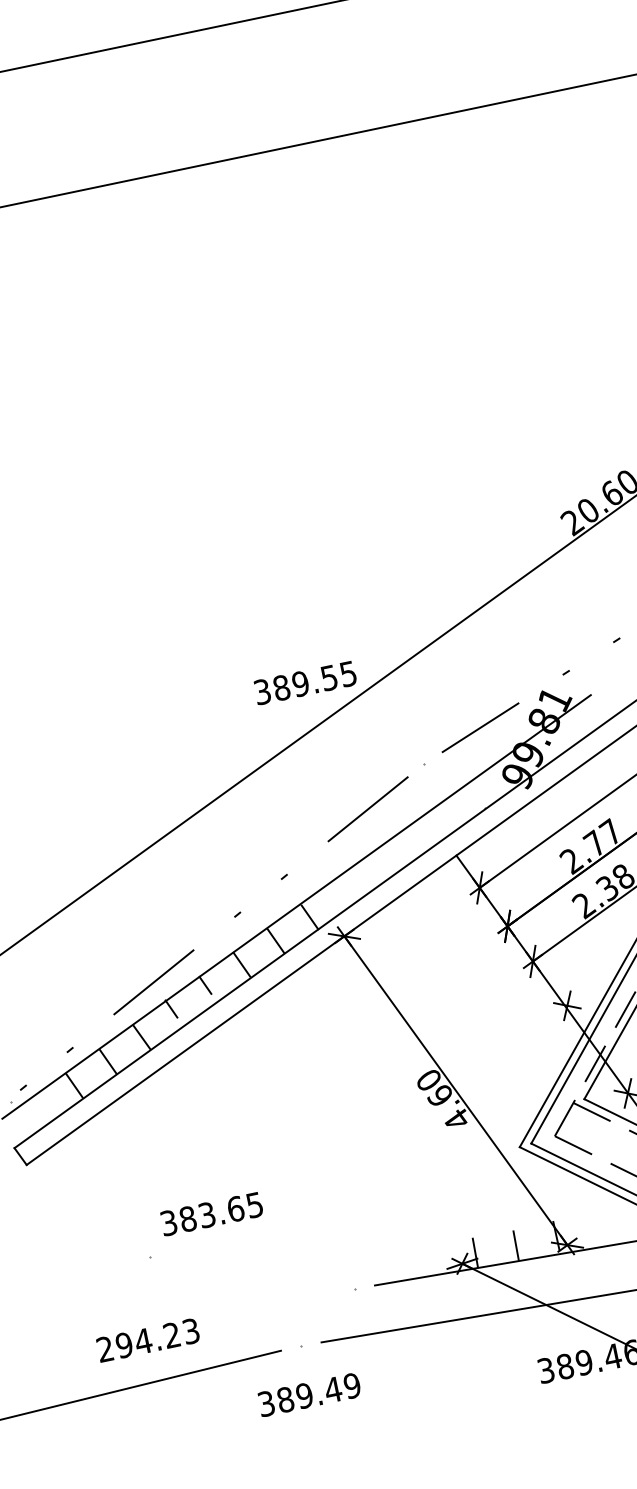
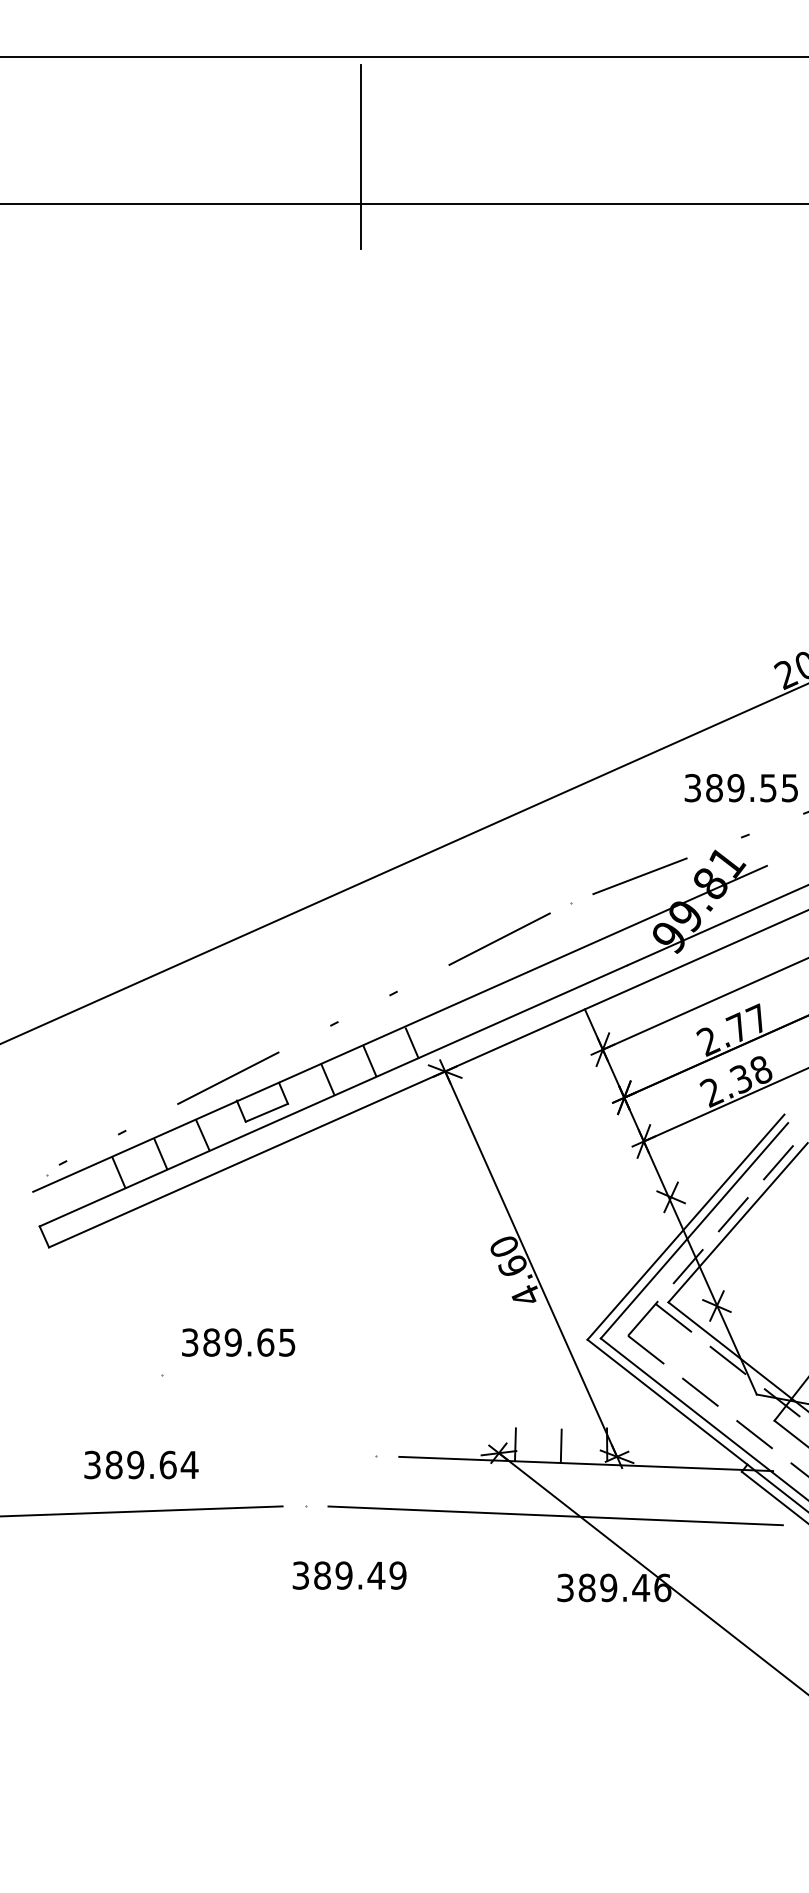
line: (101, 142) -> (361, 156), added
text: (304, 683) -> (740, 788), moved
line: (193, 1005) -> (266, 1112), added
text: (206, 1215) -> (232, 1342), 383.65 -> 389.65
text: (148, 1339) -> (141, 1464), 294.23 -> 389.64
text: (309, 1394) -> (349, 1575), moved

